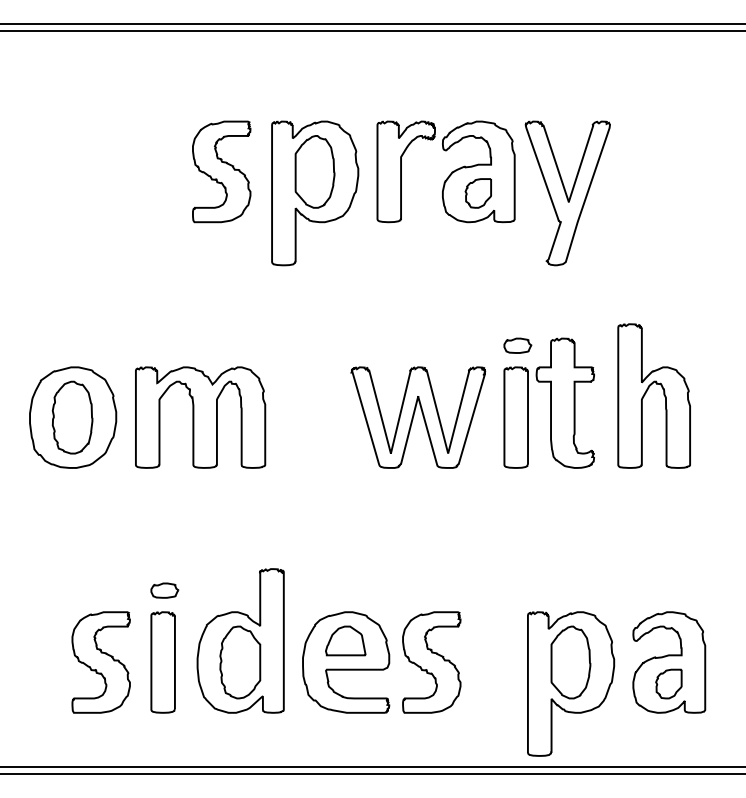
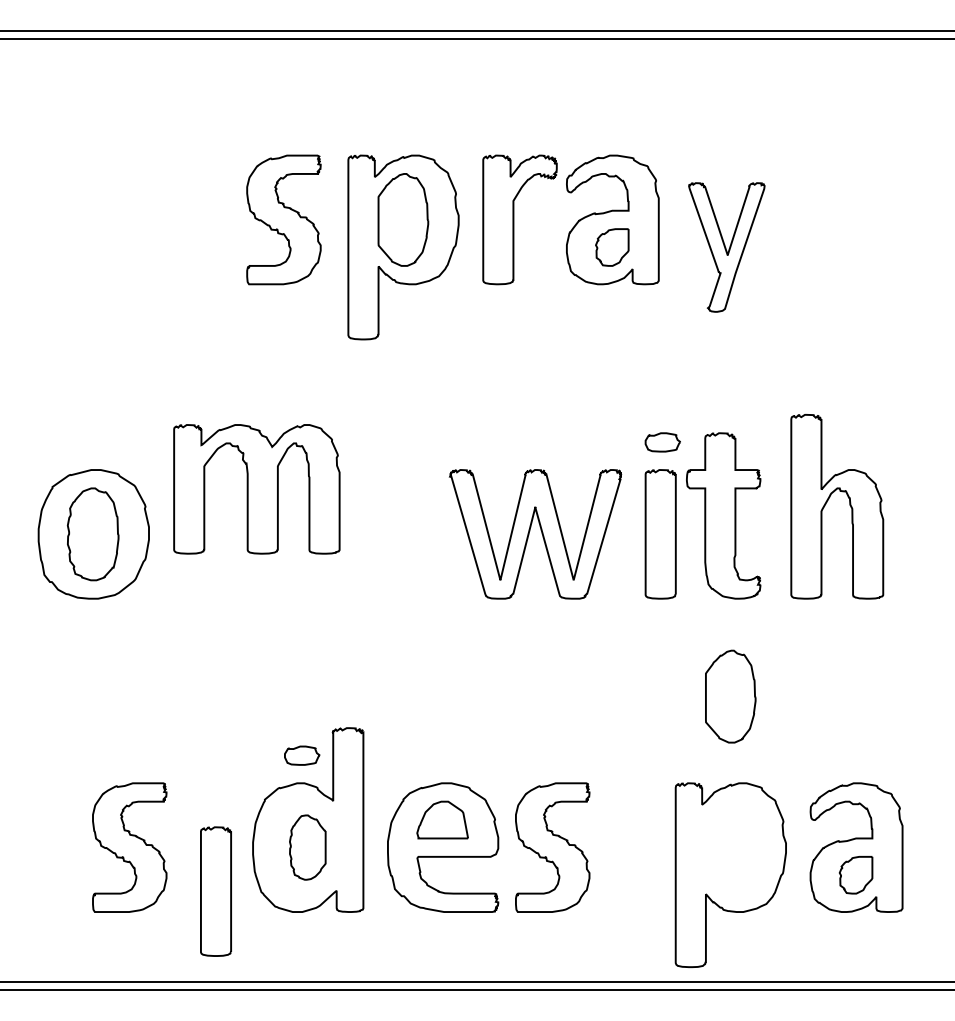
part: (567, 193) -> (726, 247), size x0.7
part: (200, 417) -> (256, 489), moved
part: (165, 590) -> (302, 755), moved
part: (162, 662) -> (215, 891), moved
part: (240, 662) -> (307, 847), size x0.7
part: (570, 662) -> (730, 696), moved

